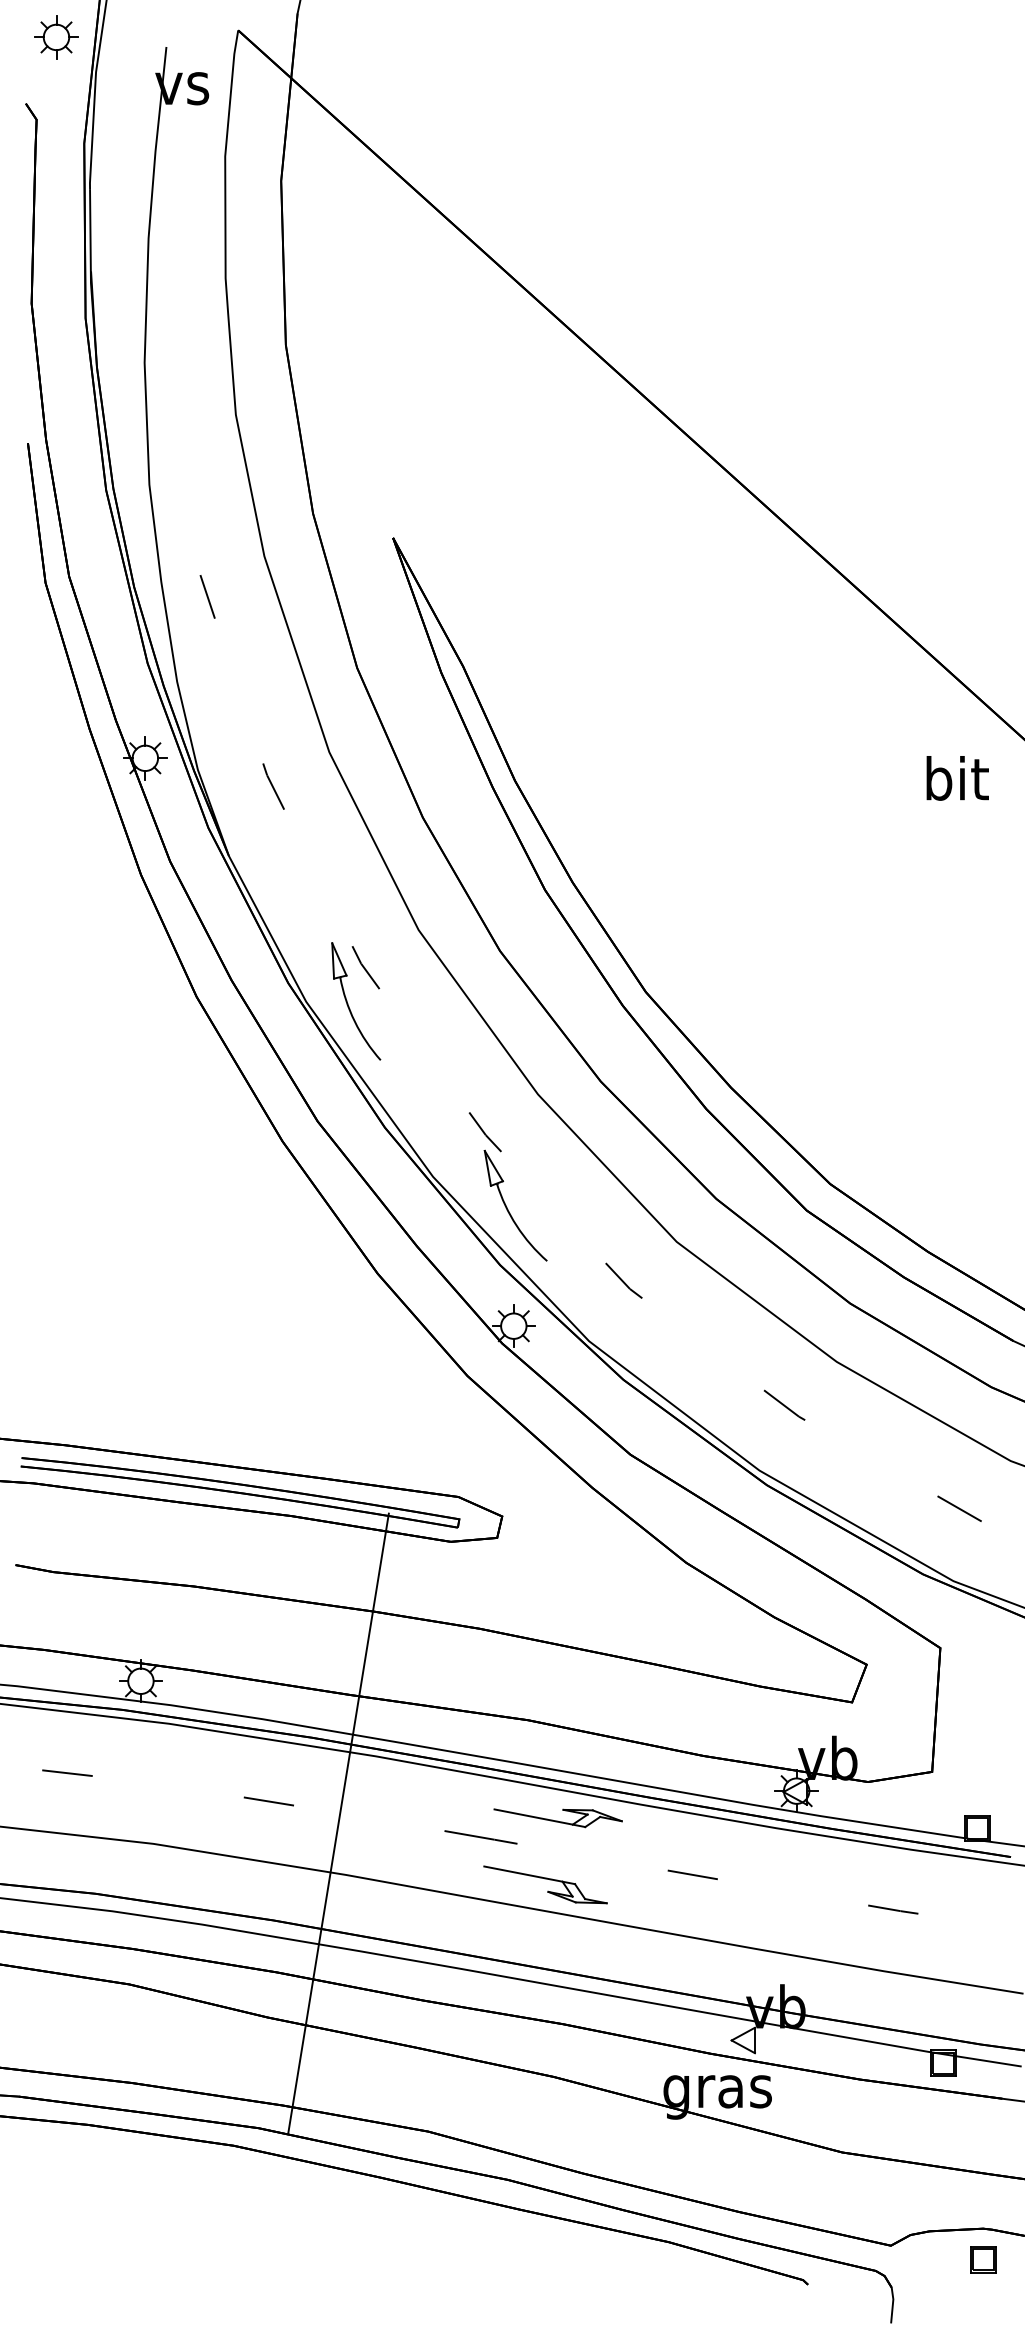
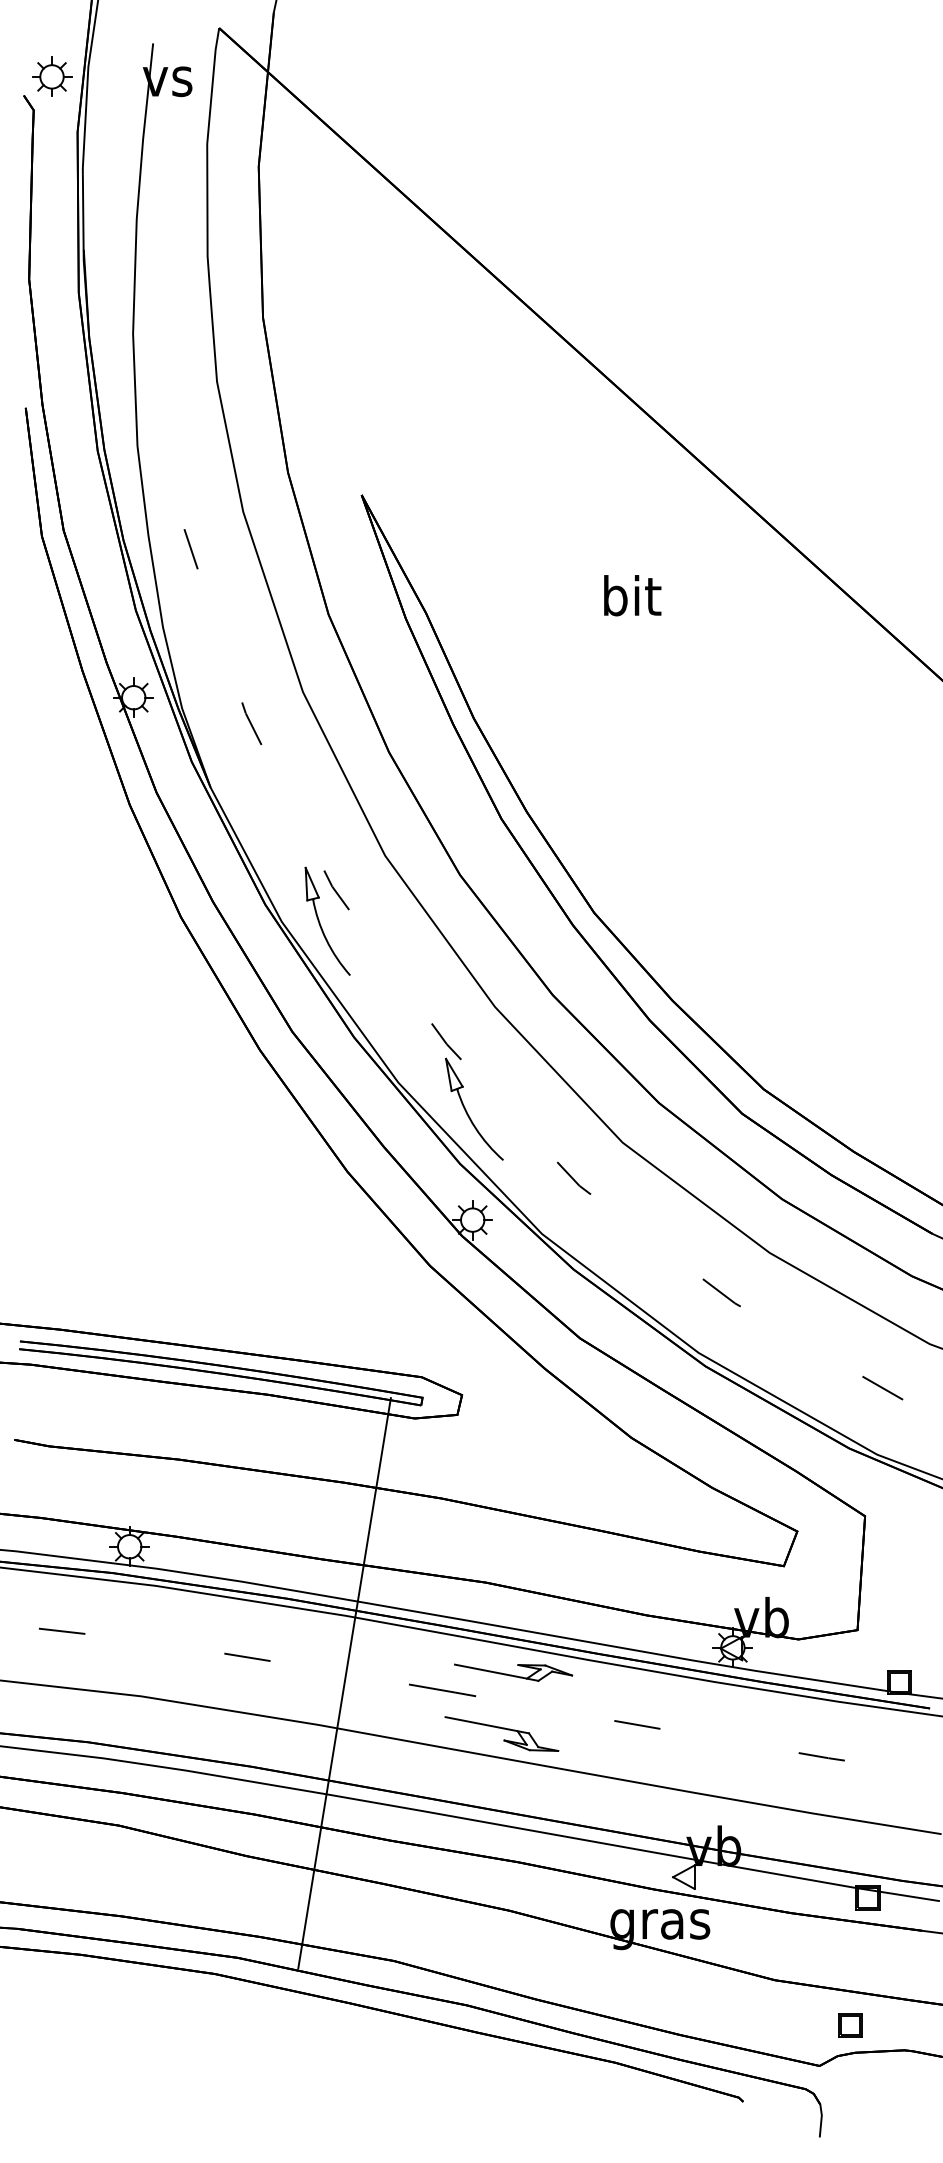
part: (56, 37) -> (52, 76), moved
text: (957, 778) -> (632, 595), moved
line: (338, 1823) -> (344, 1683), moved
part: (983, 2259) -> (850, 2025), moved

